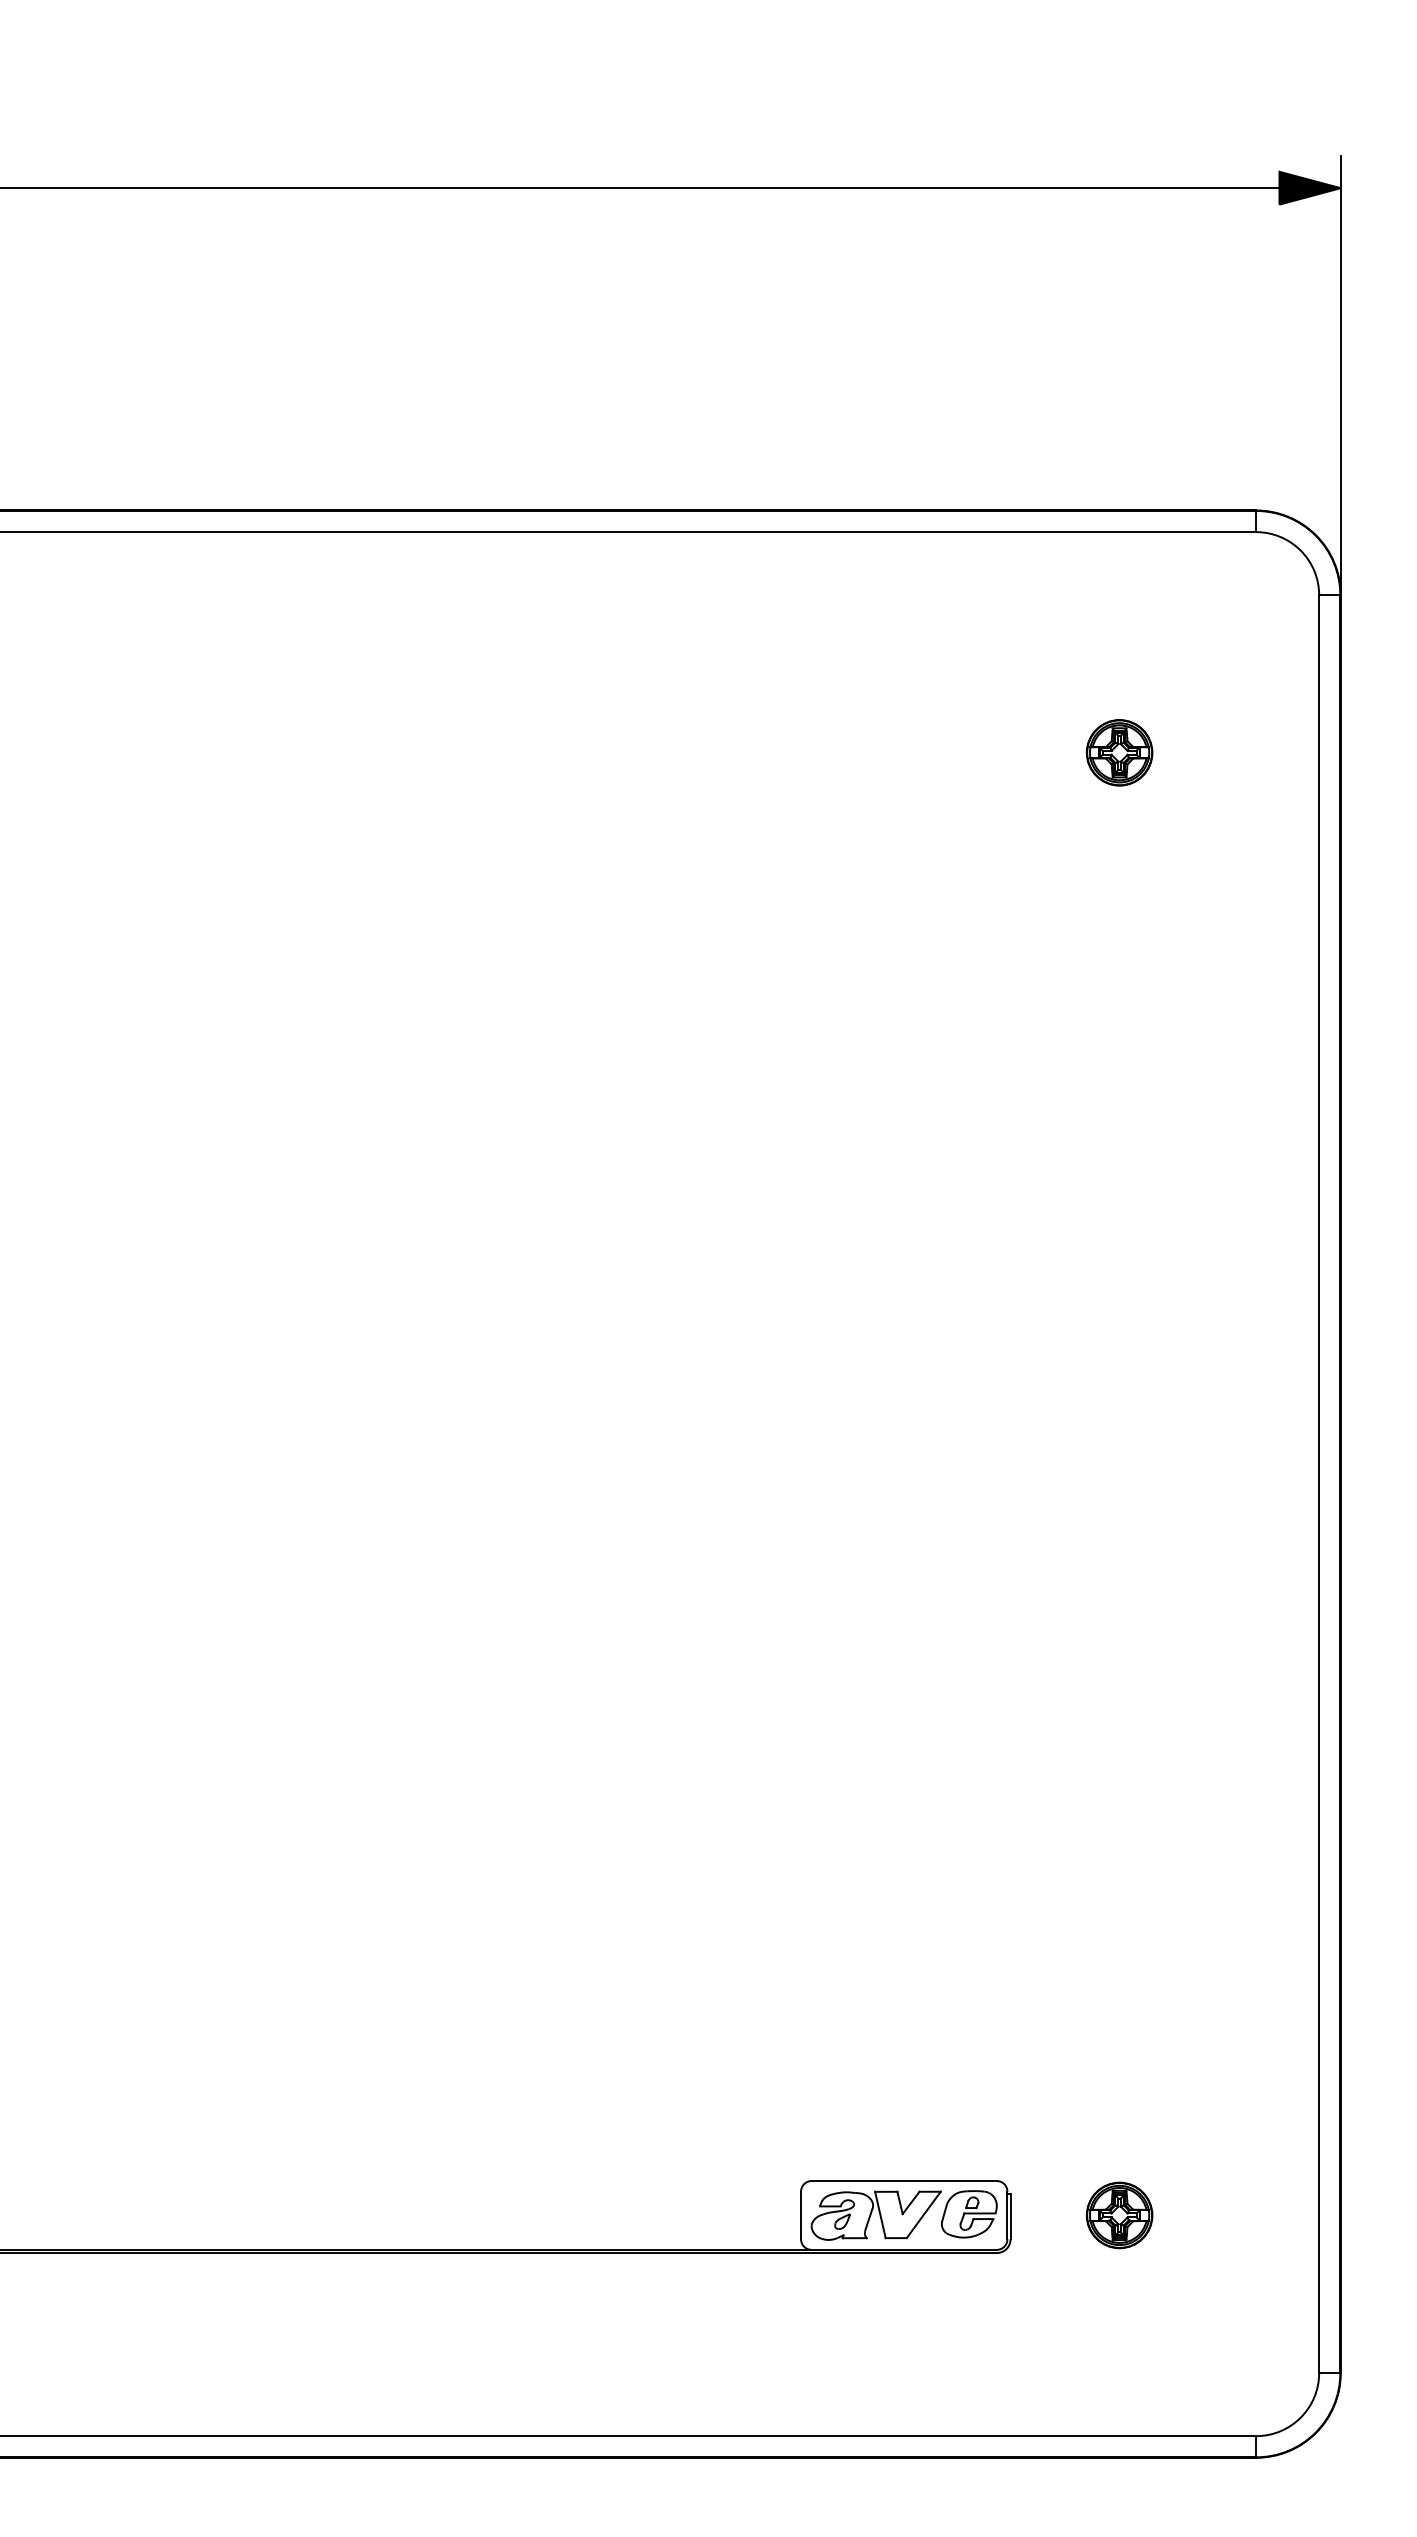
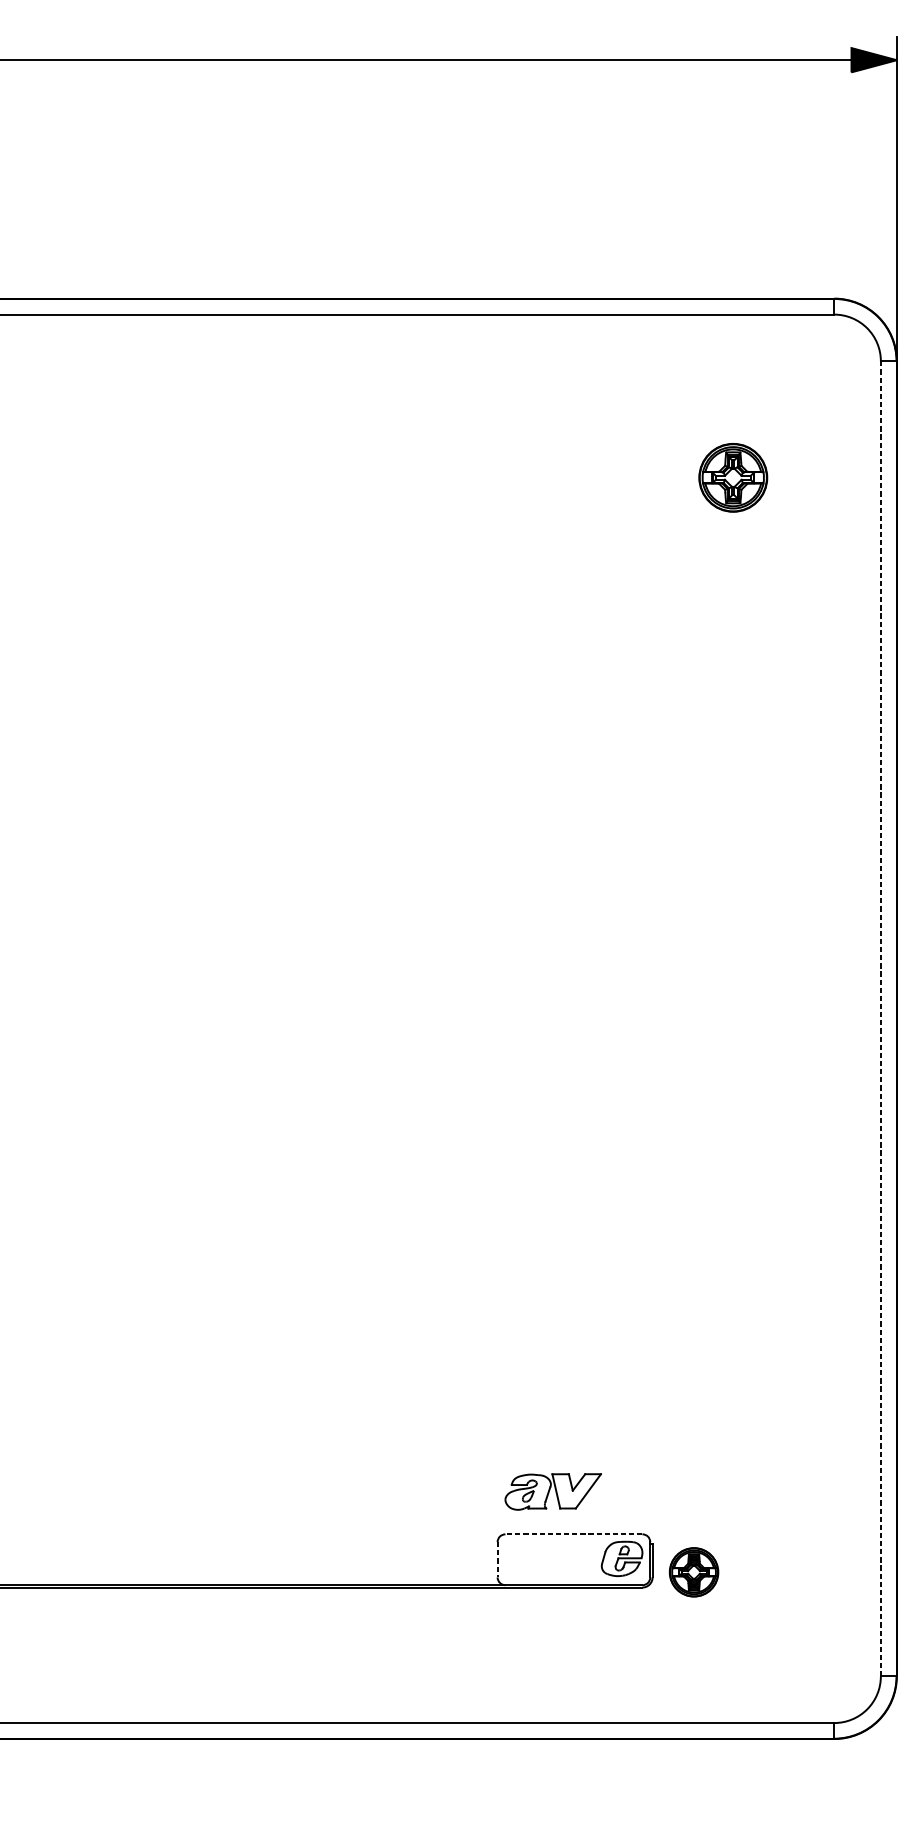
part: (1119, 752) -> (733, 477), size x1.4
line: (1319, 1484) -> (881, 1019), solid -> dashed
line: (904, 2181) -> (574, 1534), solid -> dashed
line: (801, 2215) -> (497, 1559), solid -> dashed
part: (875, 2215) -> (552, 1491), moved
part: (1119, 2215) -> (693, 1572), moved

